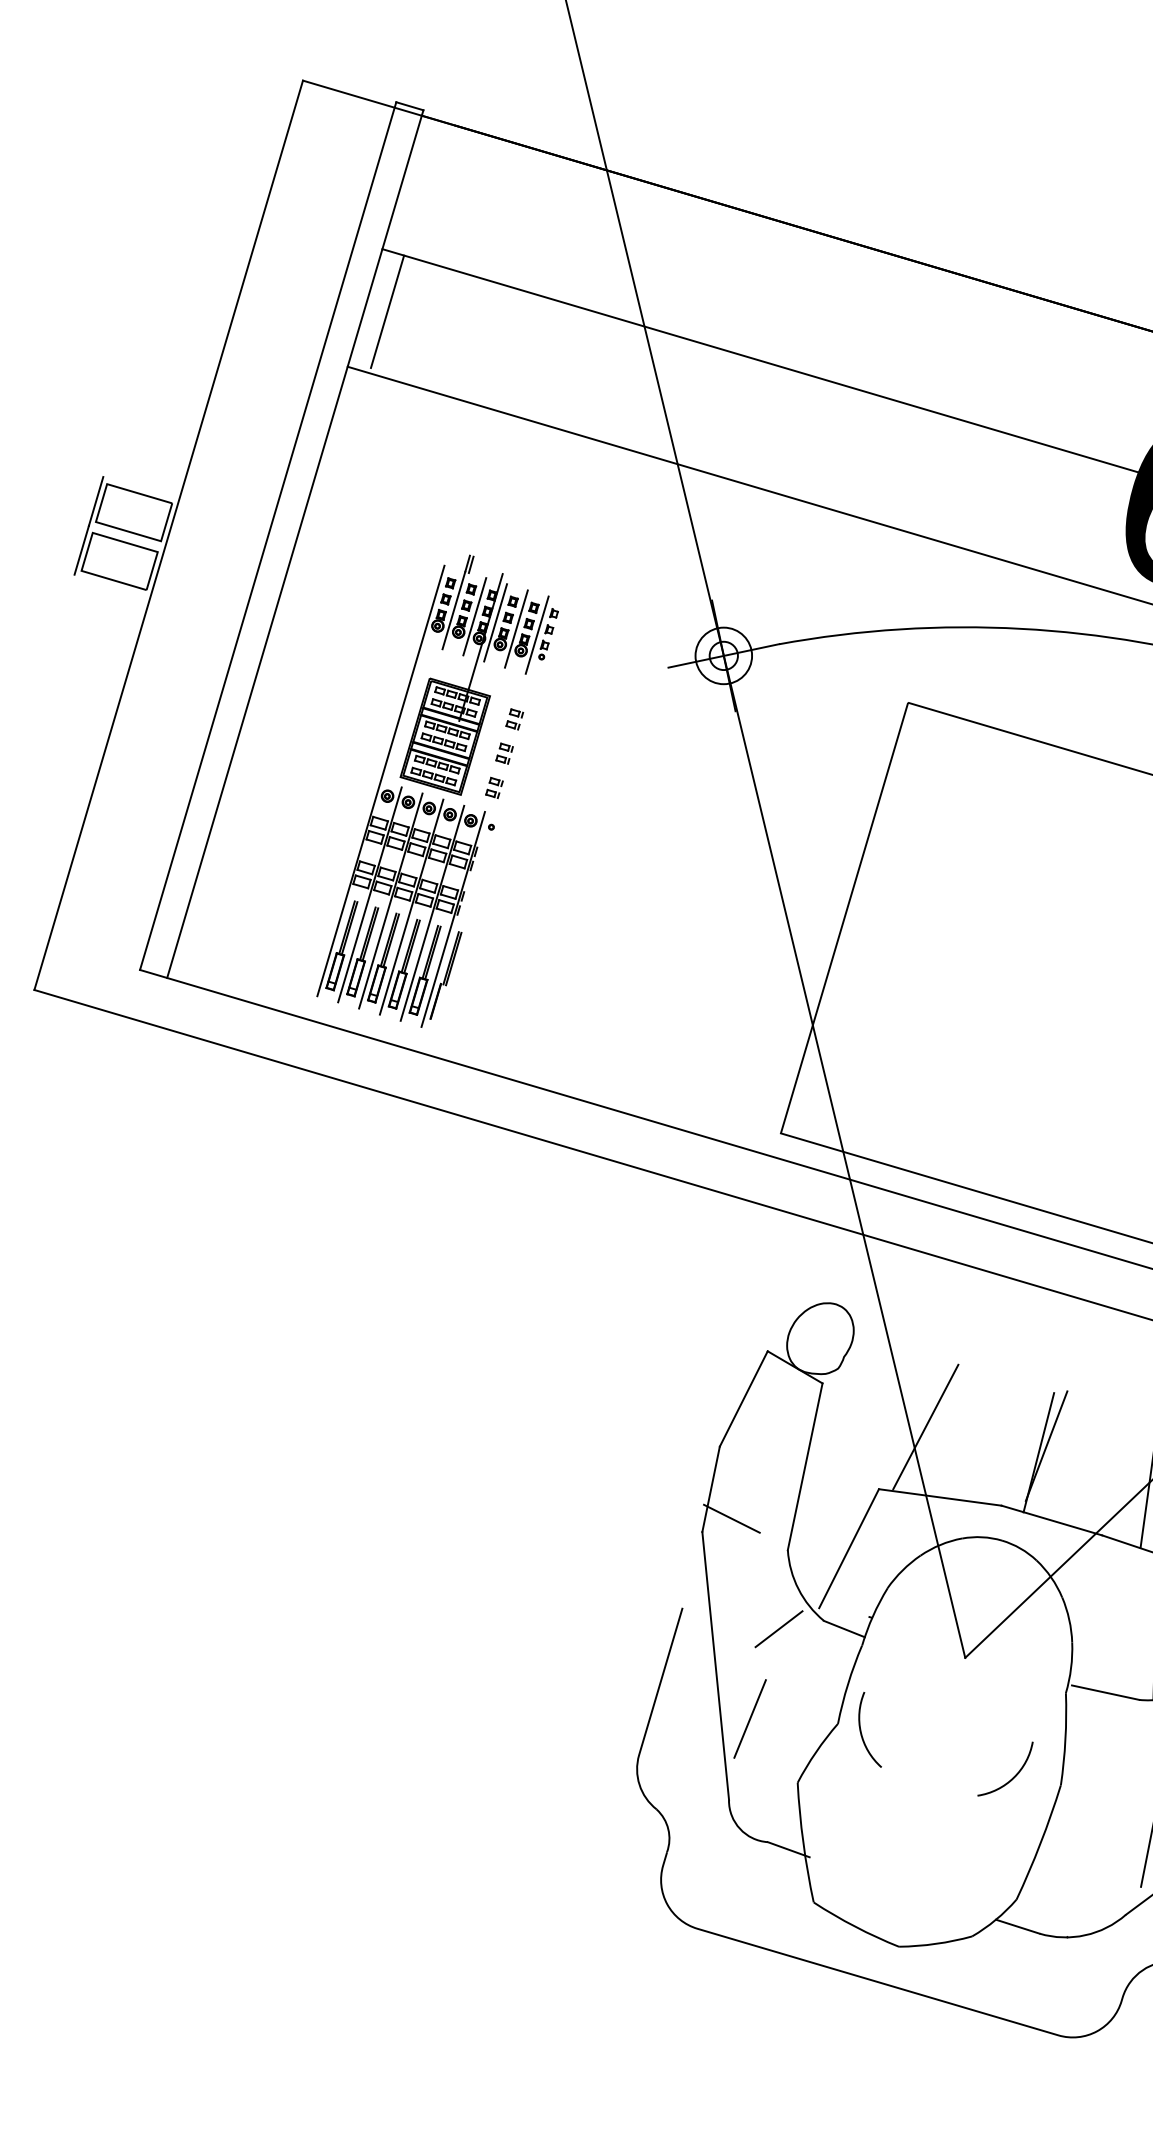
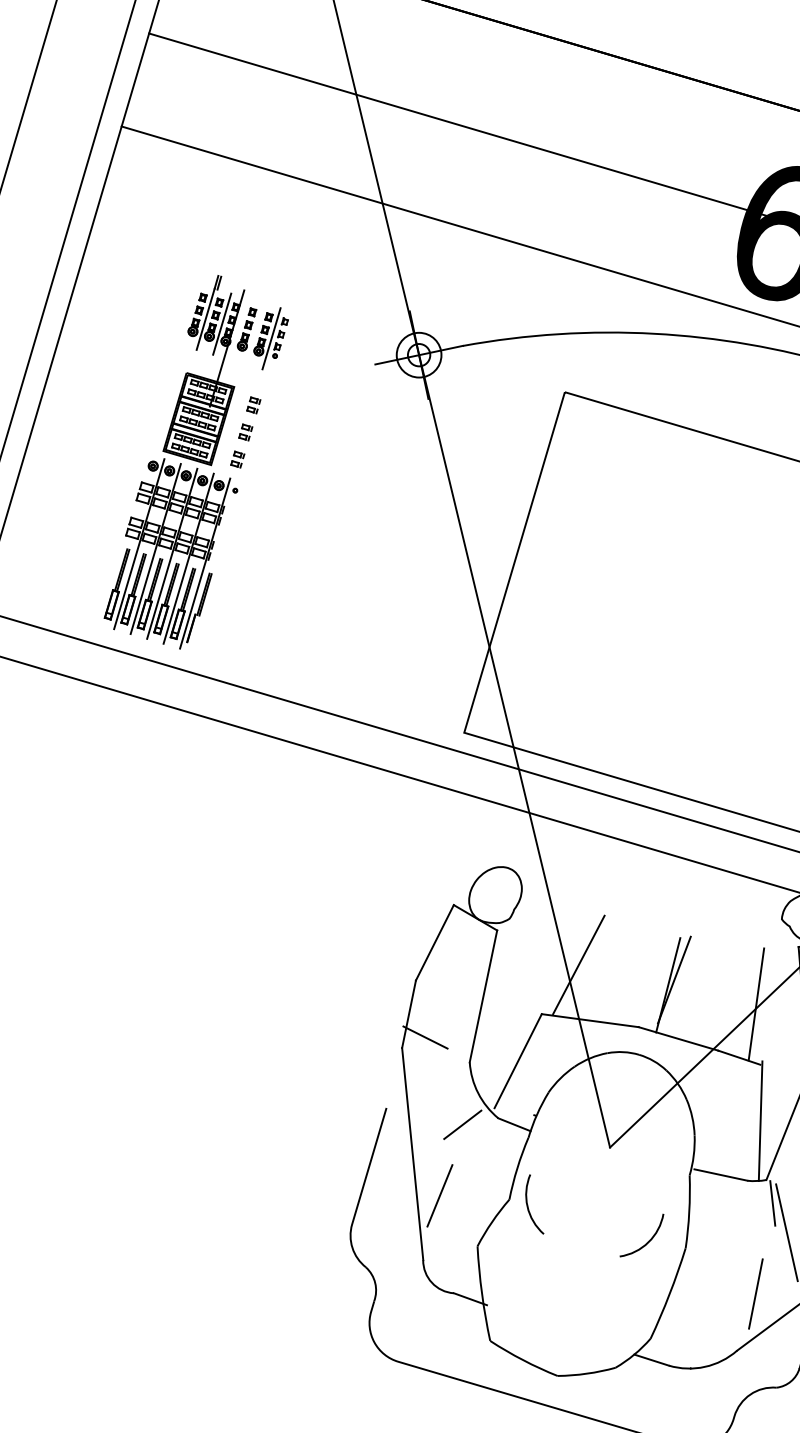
line: (387, 311) -> (153, 82), removed
line: (495, 622) -> (238, 328), removed
line: (515, 628) -> (254, 333), removed
line: (380, 780) -> (147, 453), removed

